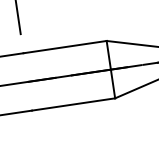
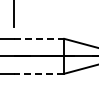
line: (65, 46) -> (39, 38), solid -> dashed
line: (72, 104) -> (38, 73), solid -> dashed

